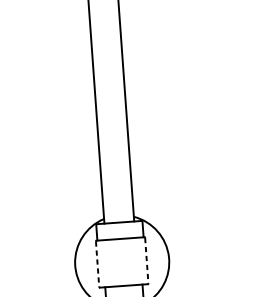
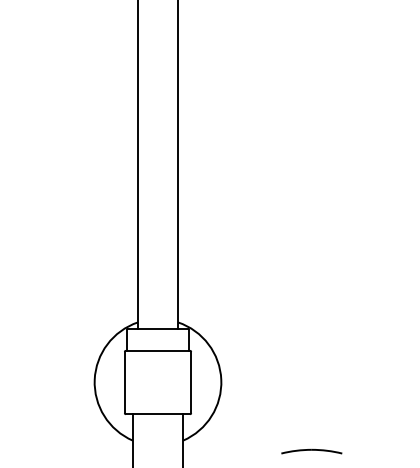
line: (147, 260) -> (191, 382), dashed -> solid
line: (97, 264) -> (124, 382), dashed -> solid

